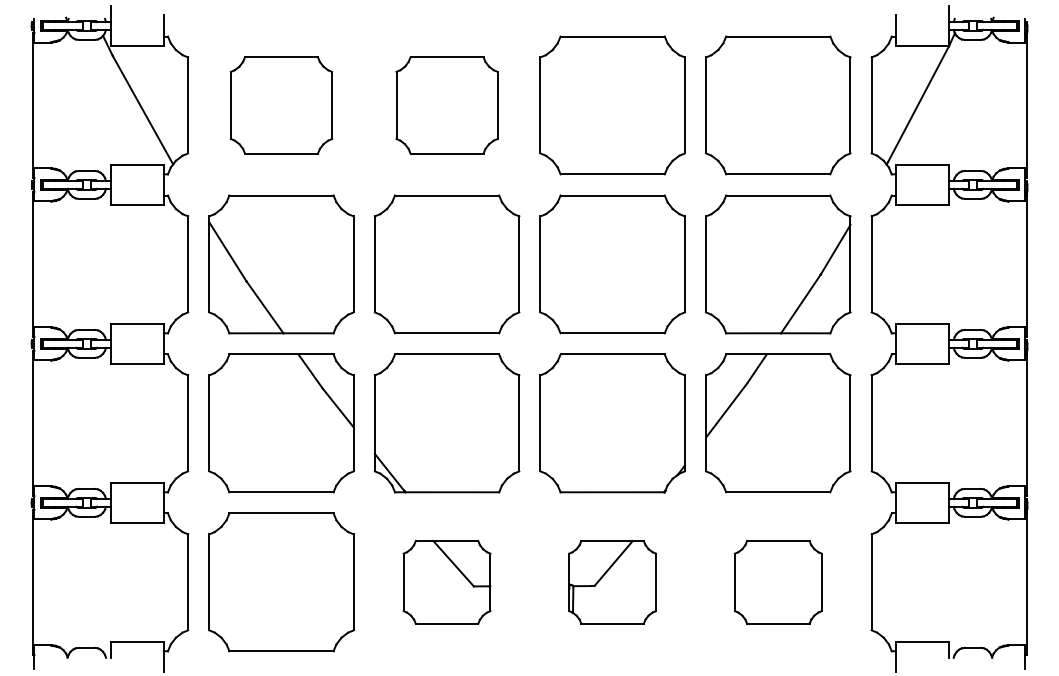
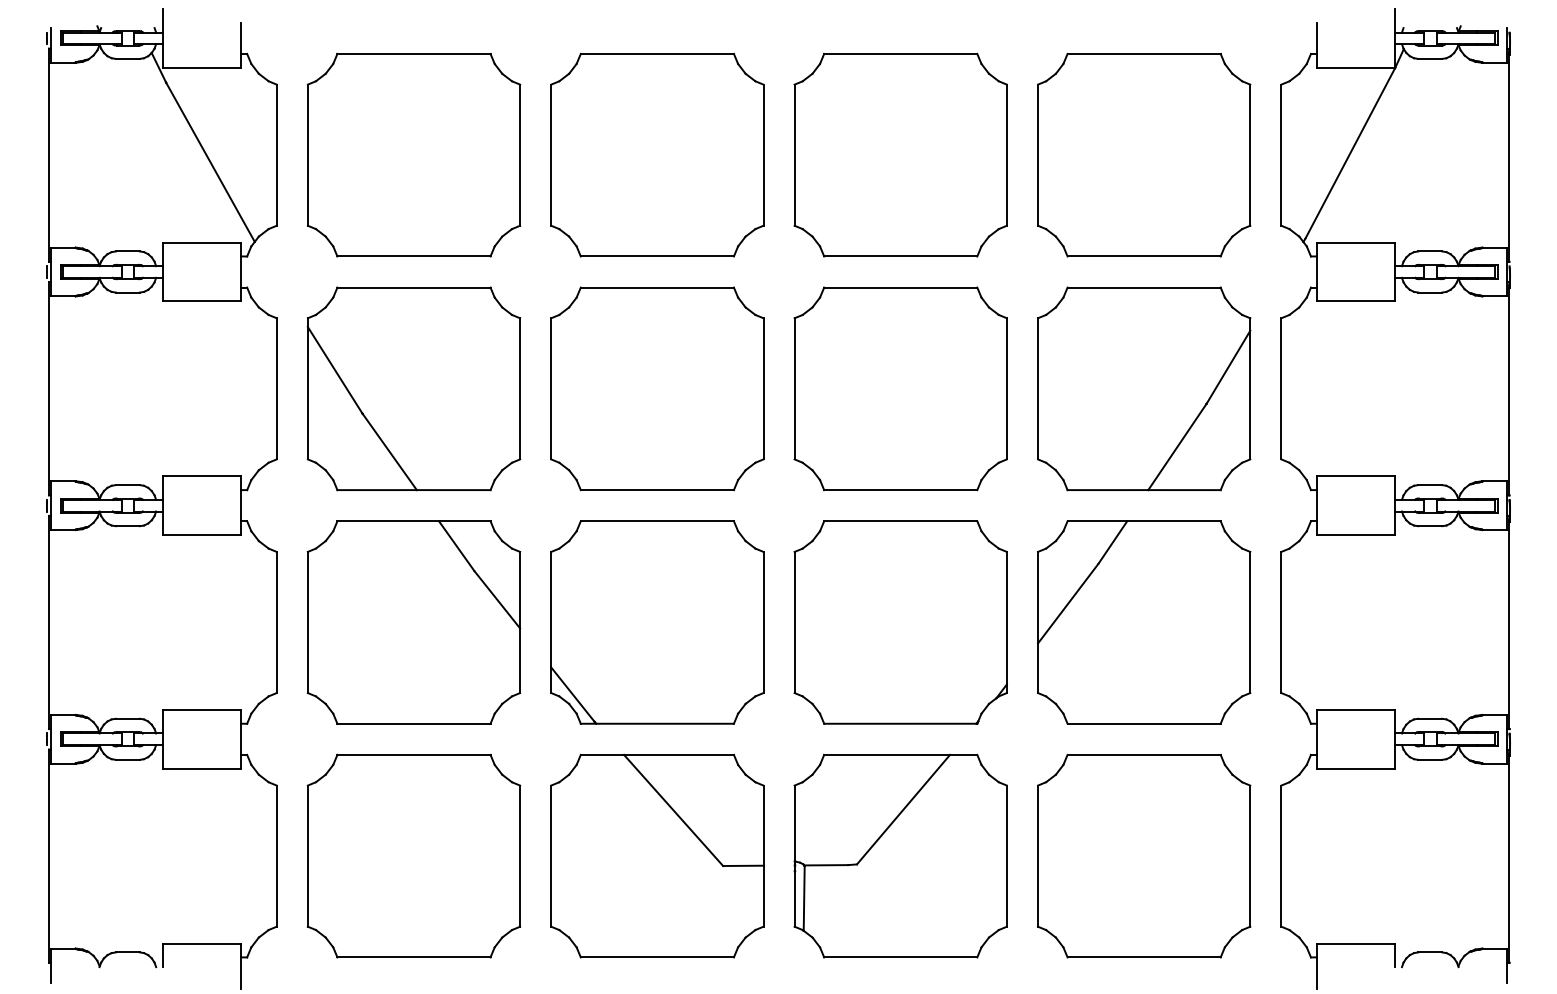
part: (281, 105) -> (413, 155), size x1.43
part: (446, 105) -> (656, 155), size x1.43
part: (446, 582) -> (656, 856), size x1.67
part: (612, 582) -> (900, 856), size x1.67
part: (778, 582) -> (1144, 856), size x1.67

